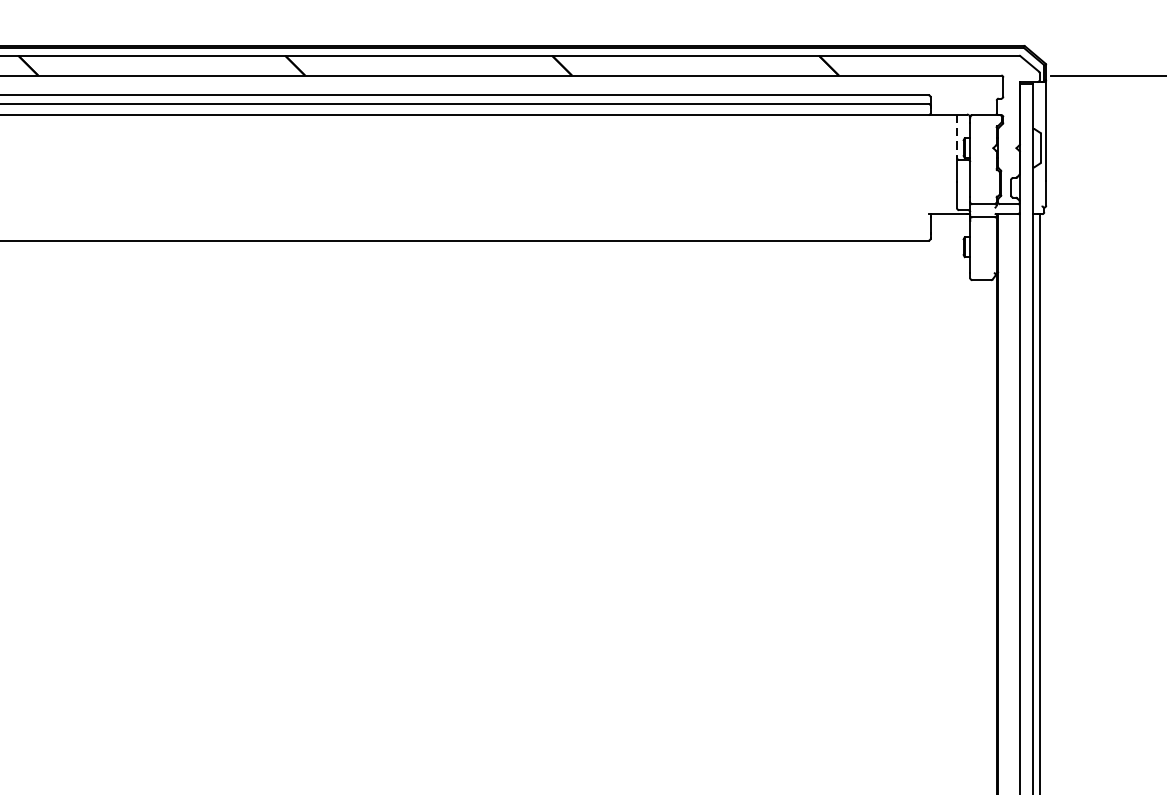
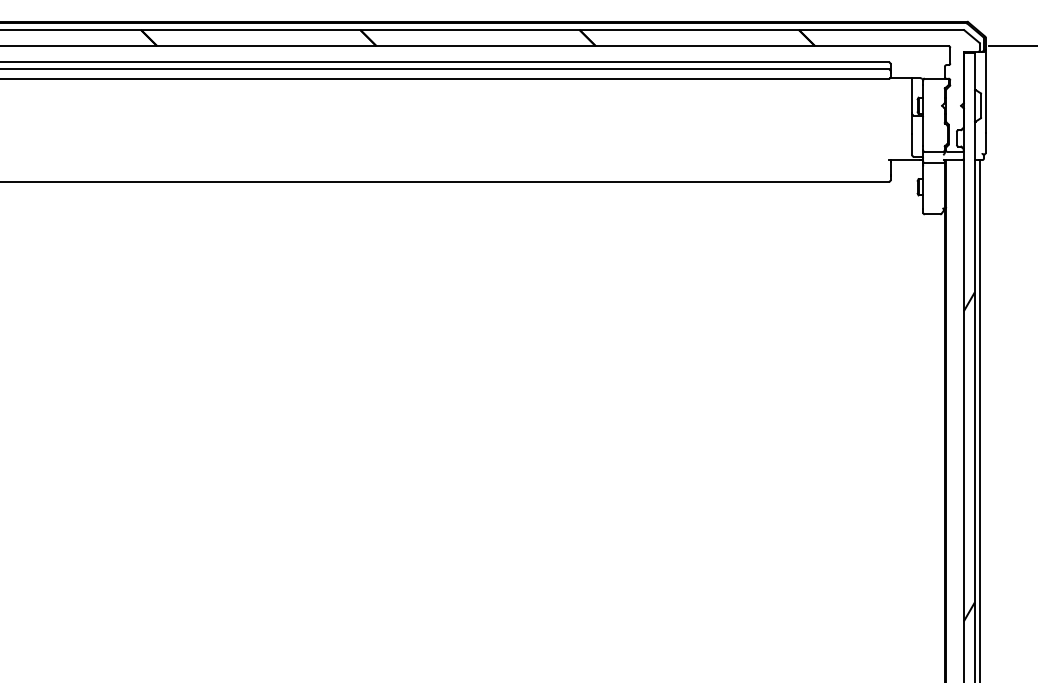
line: (957, 136) -> (912, 96), dashed -> solid
hatch: (1025, 574) -> (968, 456), added

